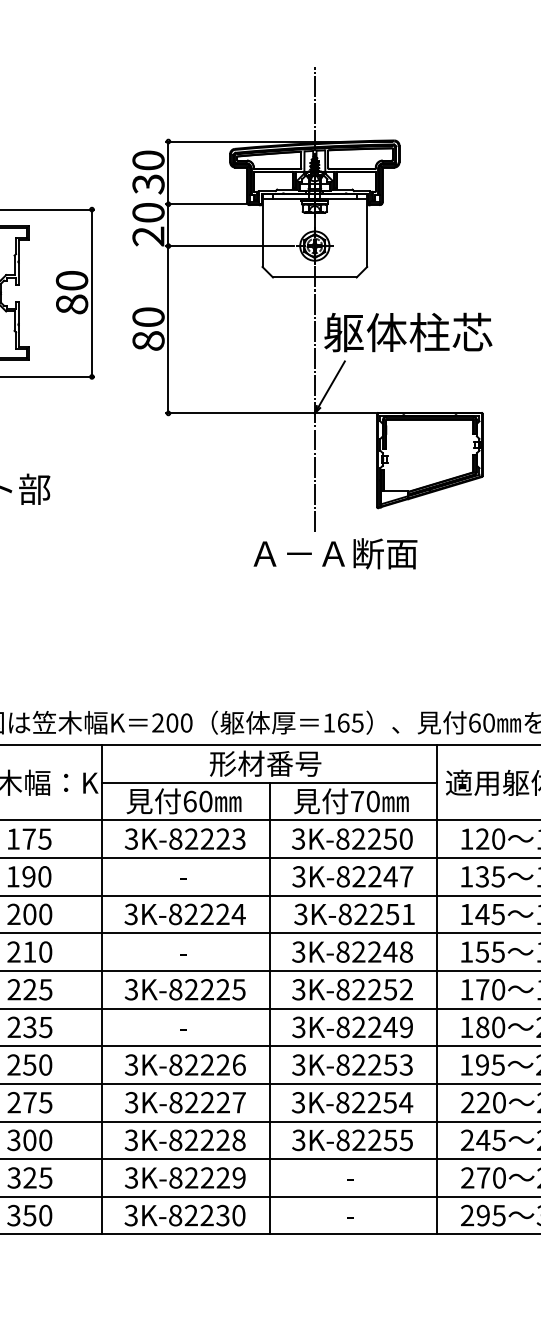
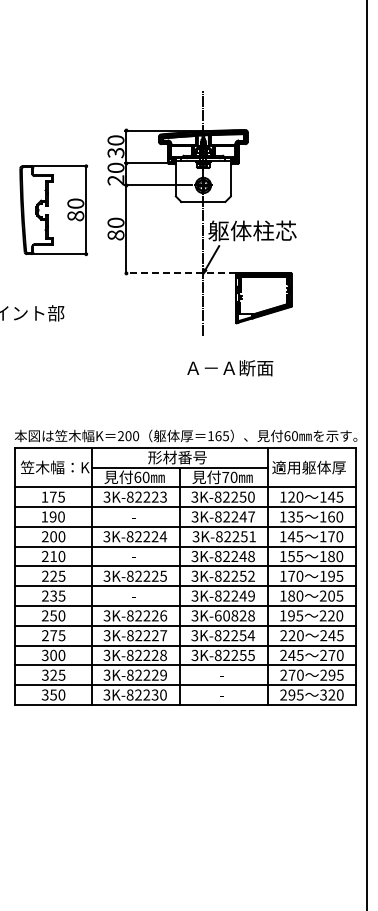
line: (269, 413) -> (179, 273), solid -> dashed
text: (335, 554) -> (230, 368), moved
text: (374, 1064) -> (234, 615), 3K-82253 -> 3K-60828

